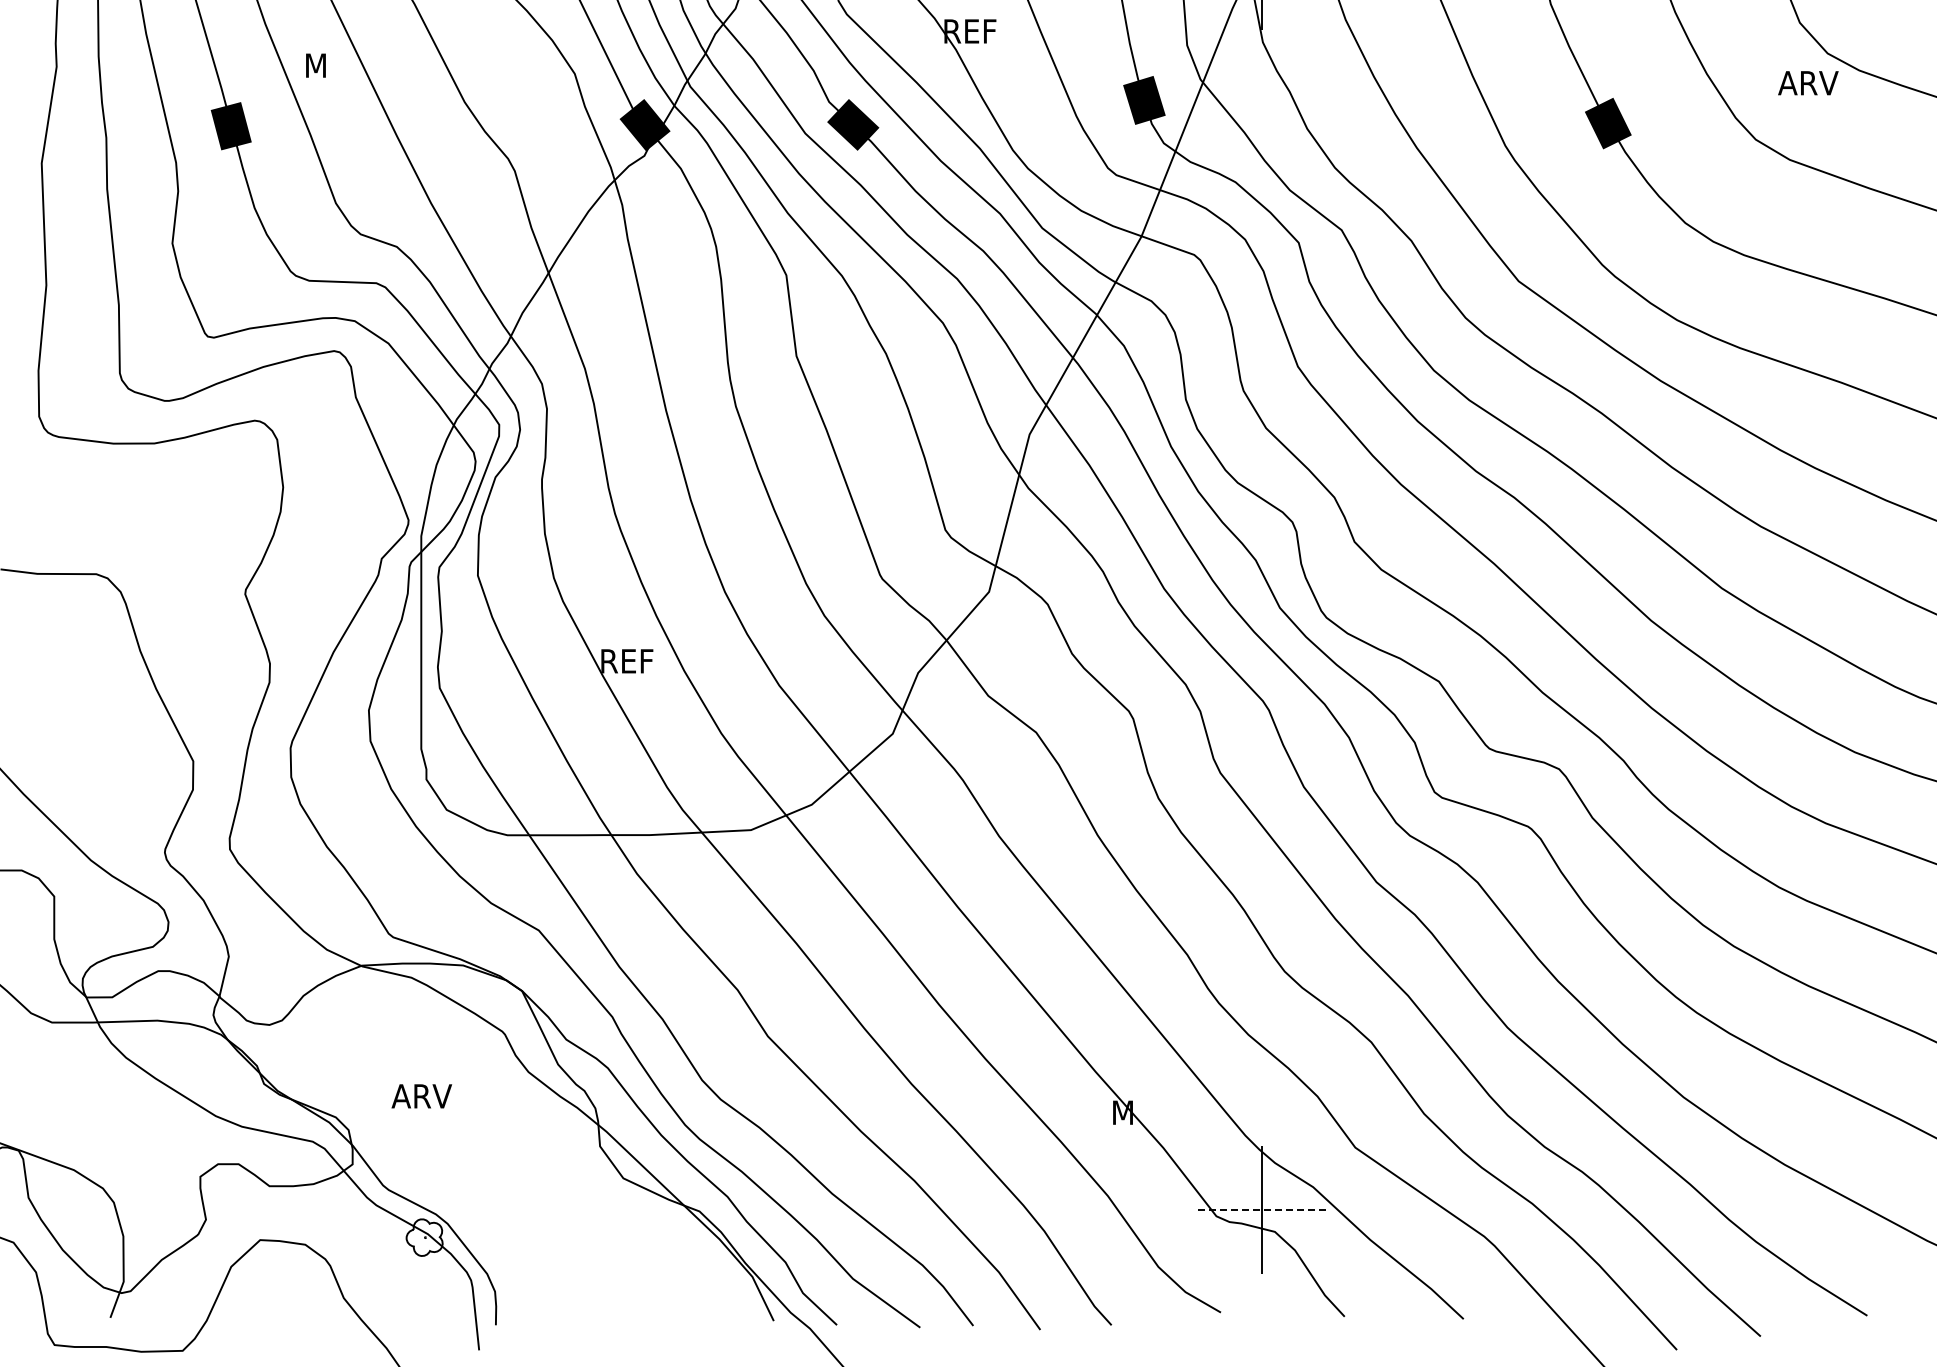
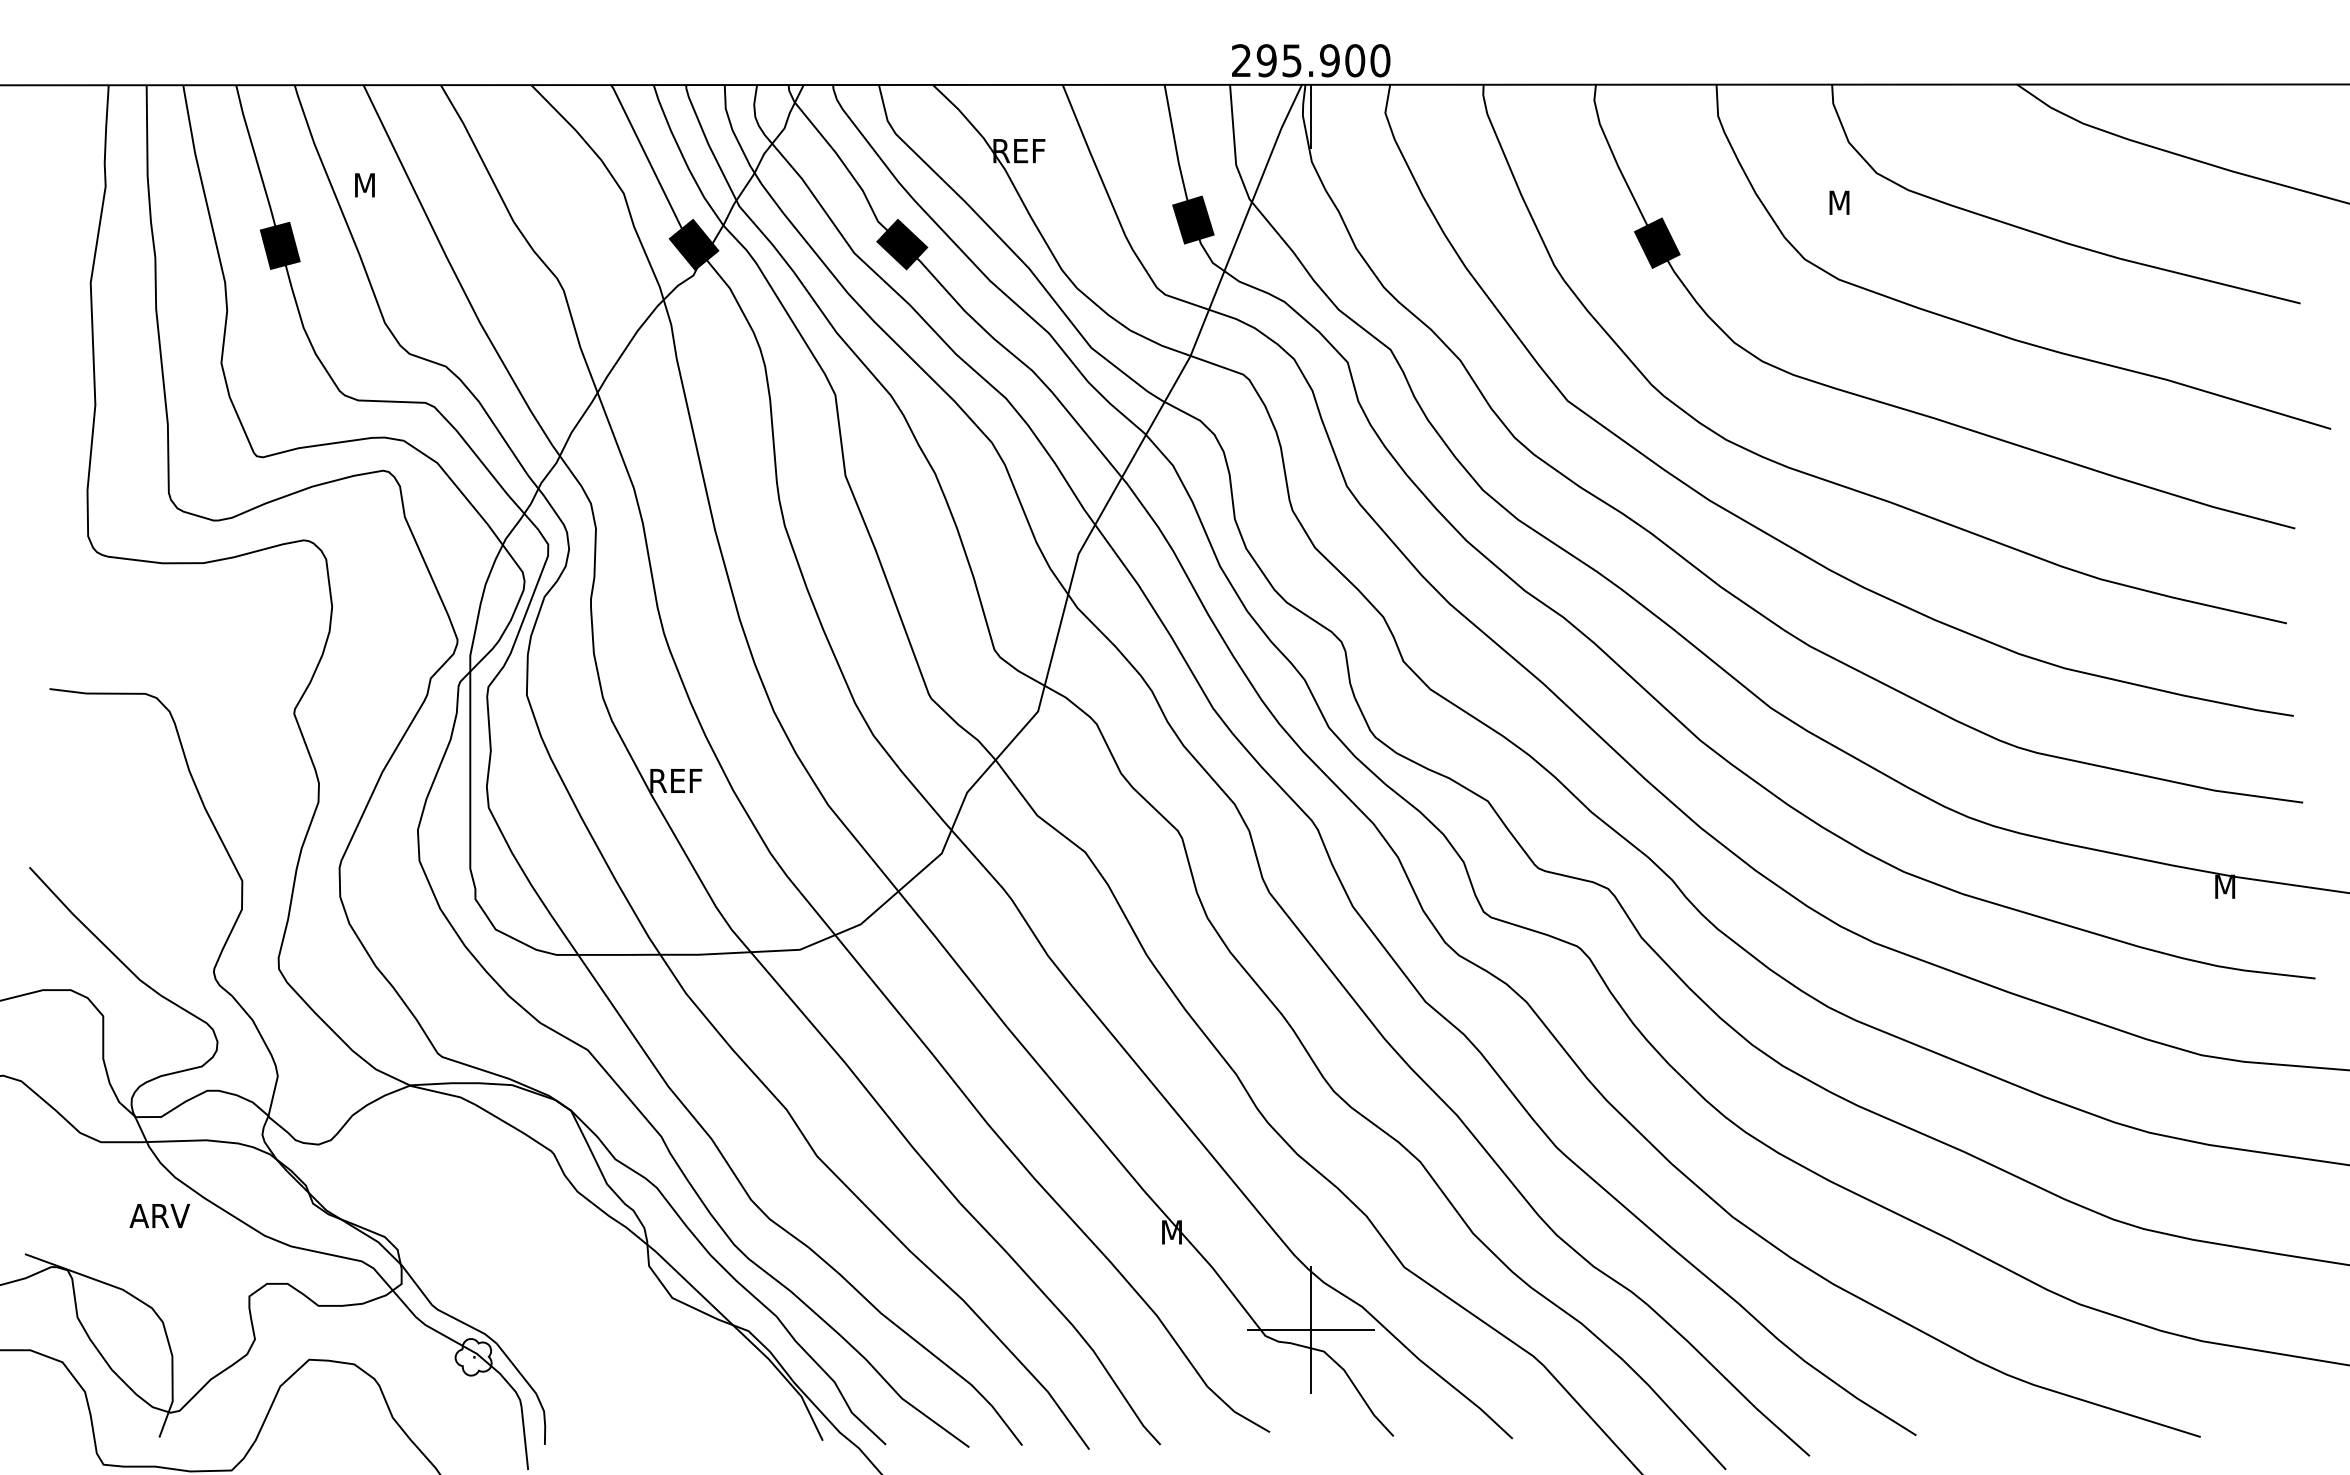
text: (1808, 82) -> (1857, 202), ARV -> M
text: (421, 1095) -> (159, 1215), moved
line: (1261, 1209) -> (1310, 1329), dashed -> solid

